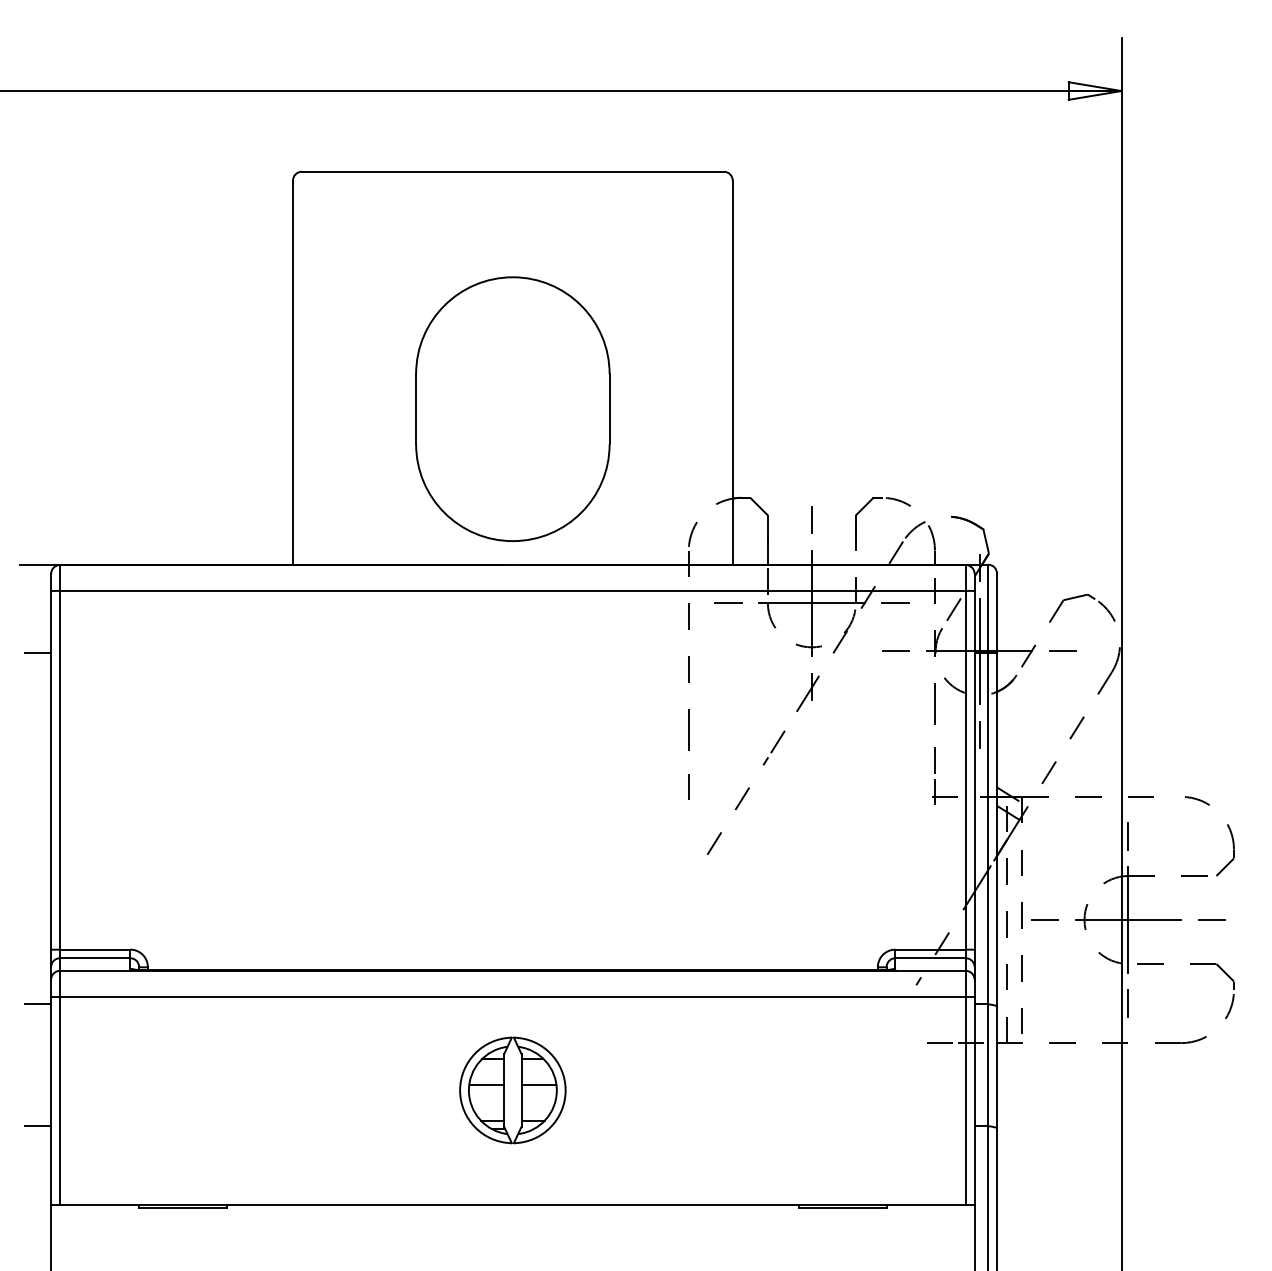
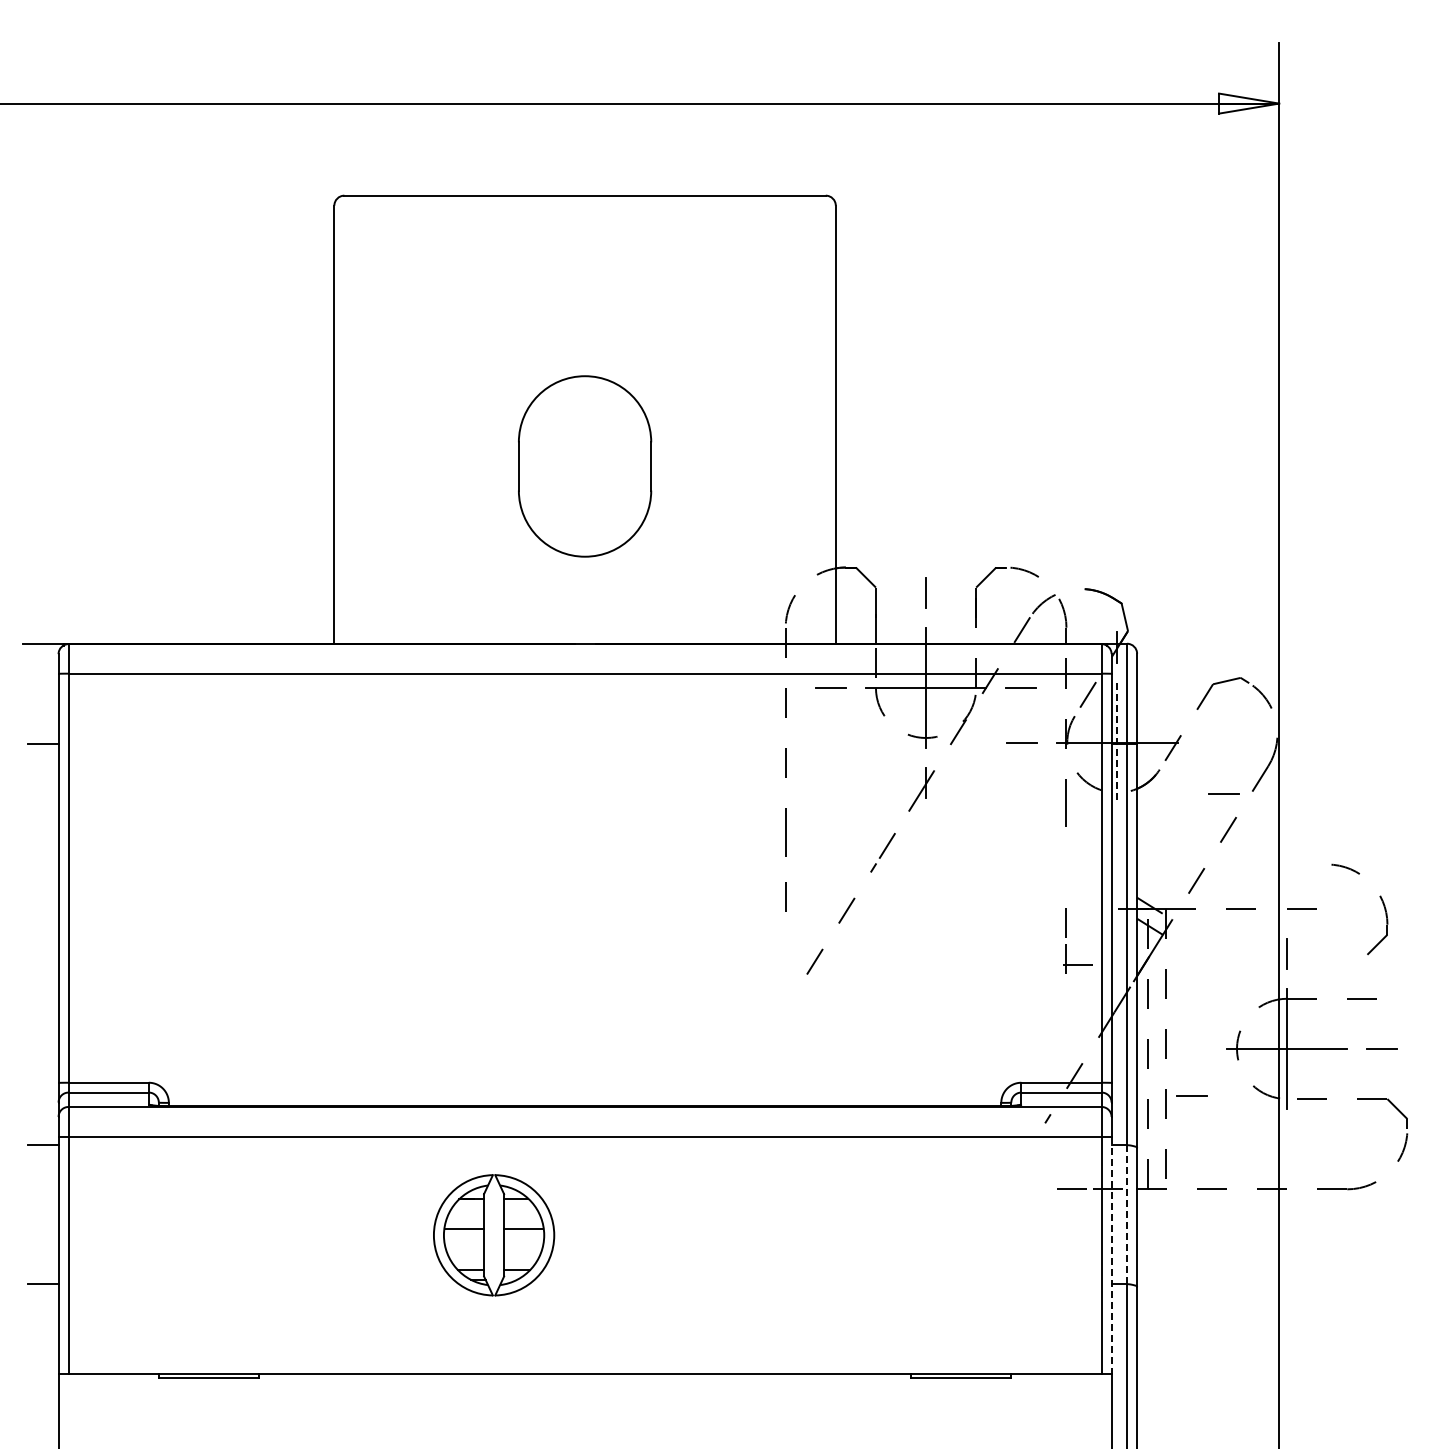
part: (512, 409) -> (584, 466), size x0.6
line: (1063, 651) -> (1223, 793), moved
line: (979, 652) -> (1117, 743), solid -> dashed
line: (979, 734) -> (1117, 837), removed
part: (935, 773) -> (1066, 937), moved
part: (1227, 827) -> (1380, 899), moved
line: (1044, 919) -> (1191, 1095), moved
line: (1128, 1003) -> (1287, 1144), removed
line: (988, 1065) -> (1127, 1214), solid -> dashed
part: (513, 1090) -> (494, 1235), moved
line: (974, 1101) -> (1111, 1255), solid -> dashed

